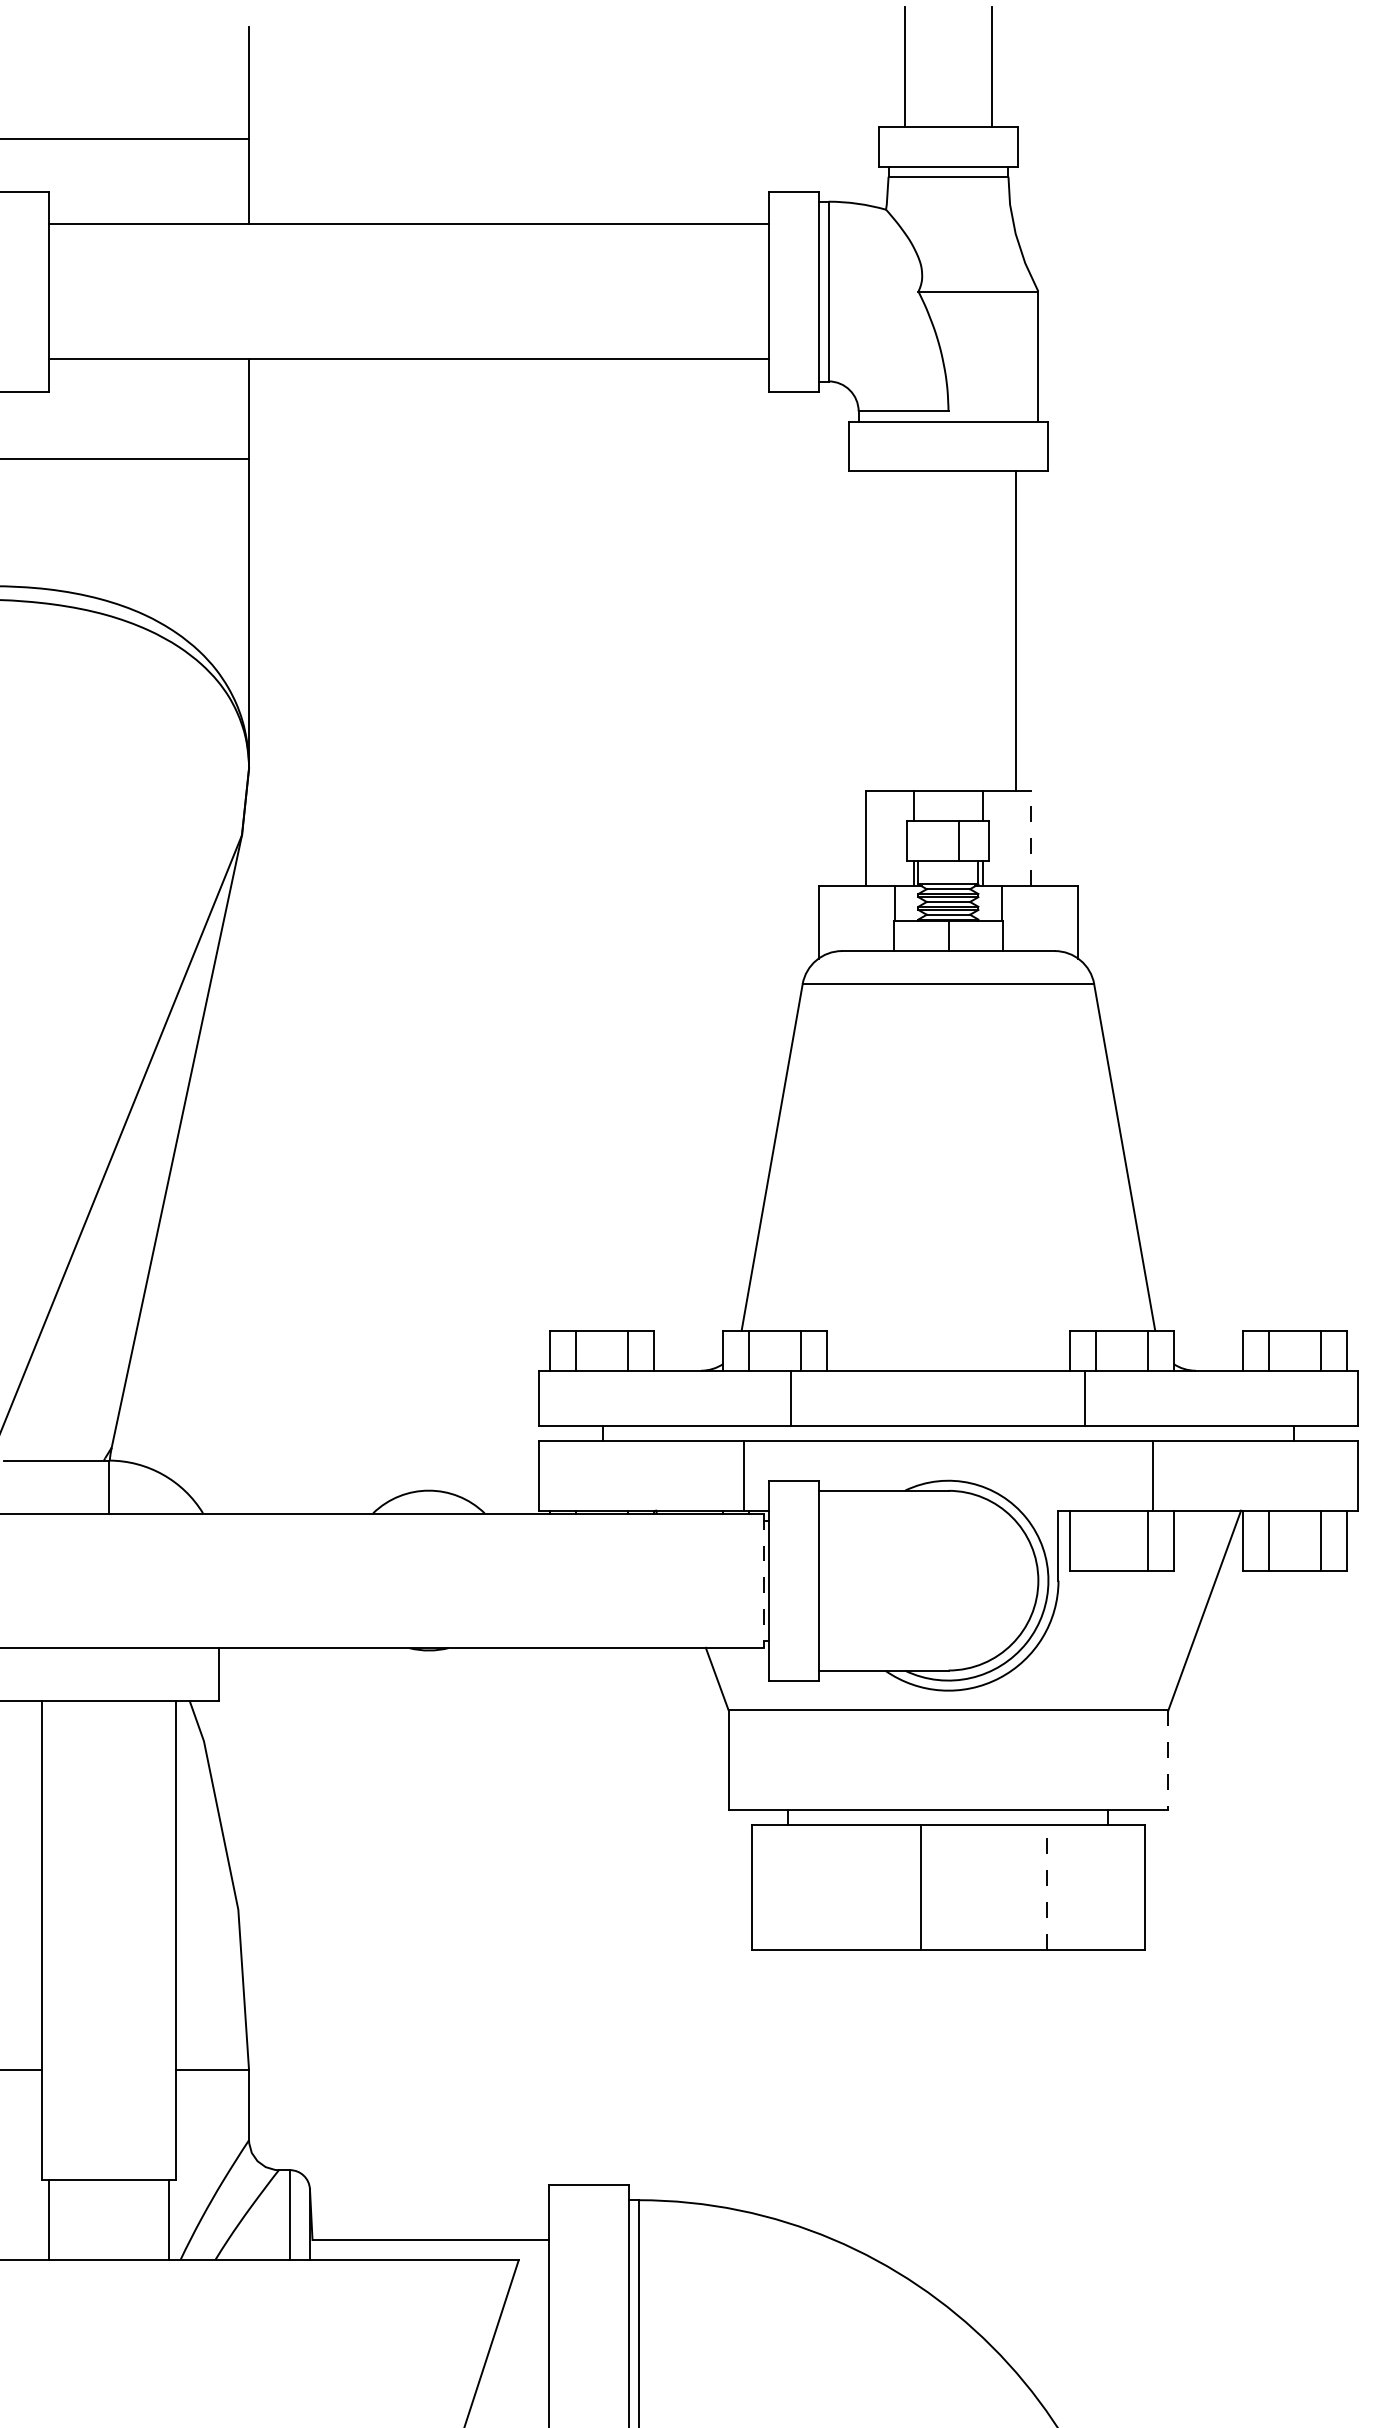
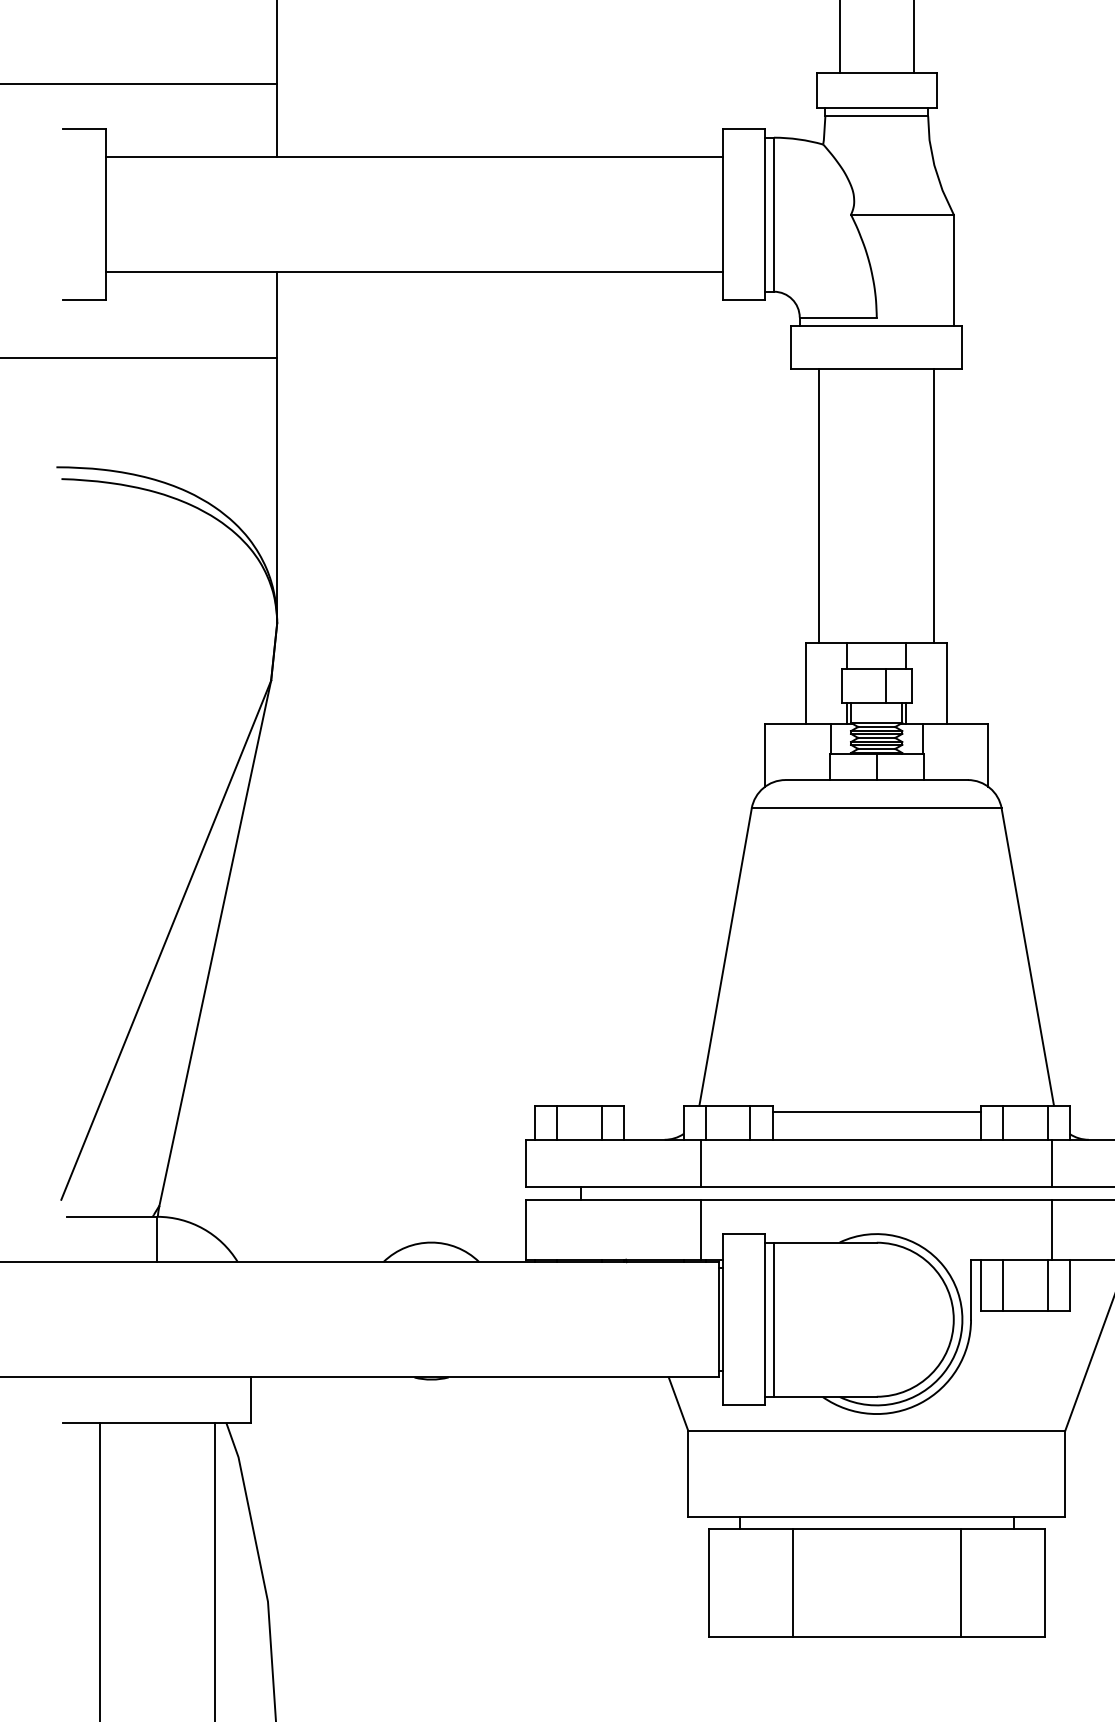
line: (881, 631) -> (819, 506), added
line: (1030, 838) -> (947, 683), dashed -> solid
line: (948, 1337) -> (876, 1111), added
line: (790, 1398) -> (701, 1163), moved
line: (1085, 1398) -> (1052, 1163), moved
line: (1095, 1540) -> (1002, 1285), added
line: (828, 1580) -> (773, 1319), added
line: (764, 1581) -> (719, 1320), dashed -> solid
line: (1168, 1760) -> (1065, 1473), dashed -> solid
line: (921, 1887) -> (792, 1582), moved
line: (1046, 1887) -> (960, 1582), dashed -> solid

